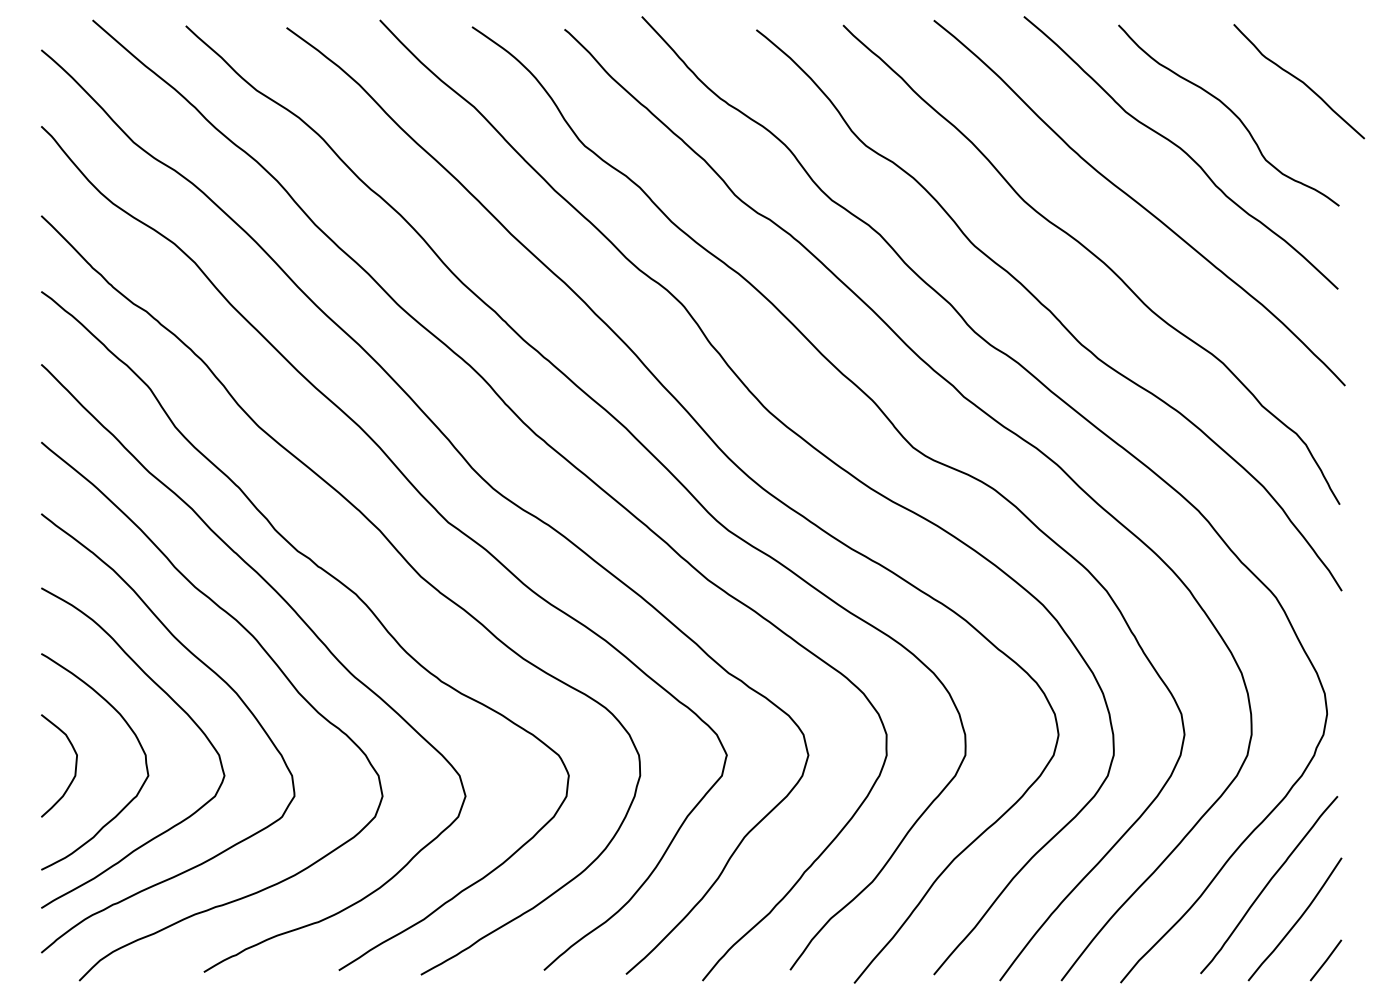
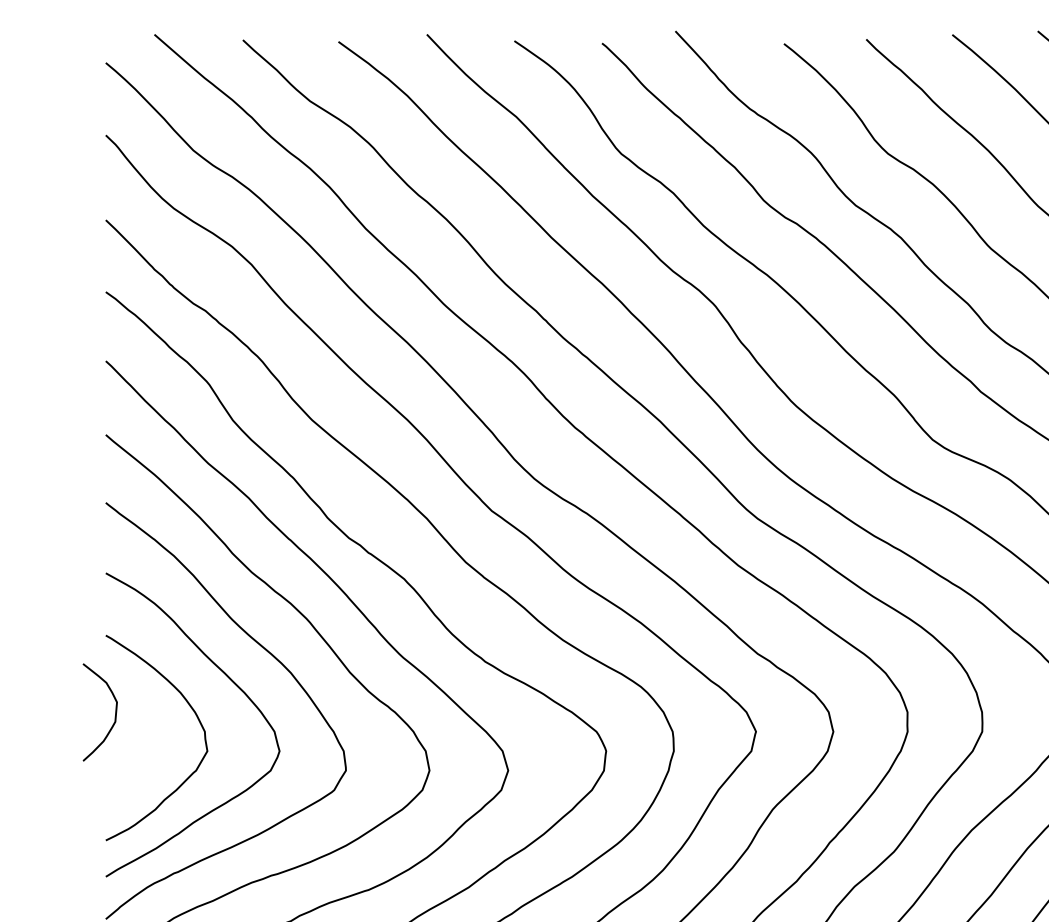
curve: (74, 770) -> (114, 716), moved

